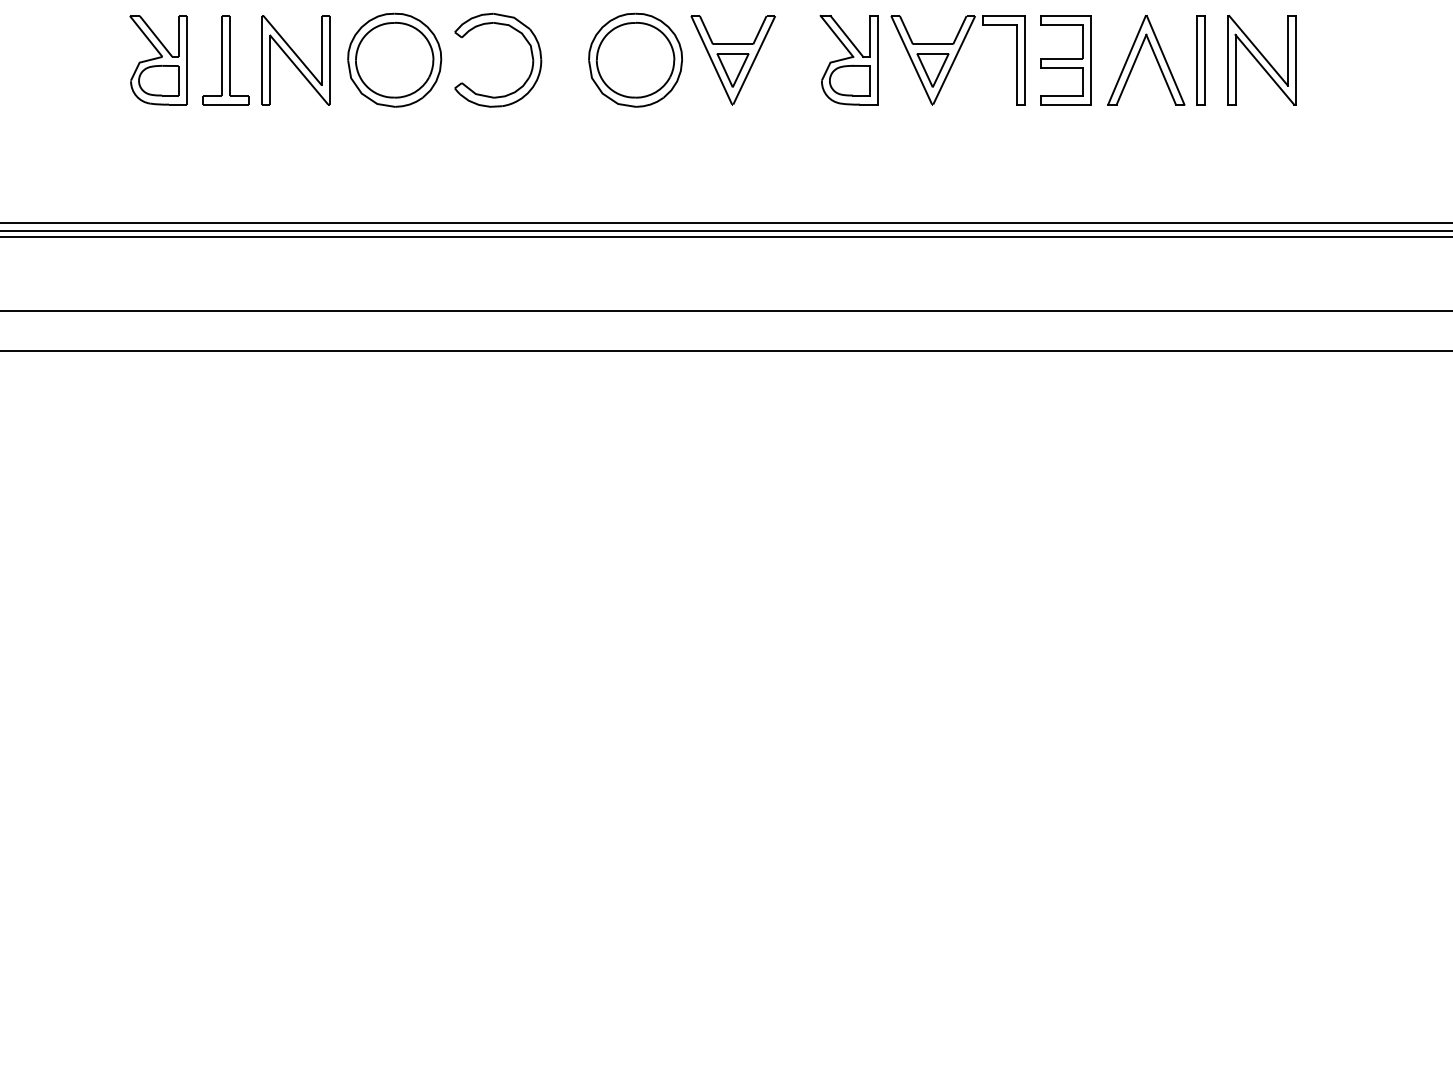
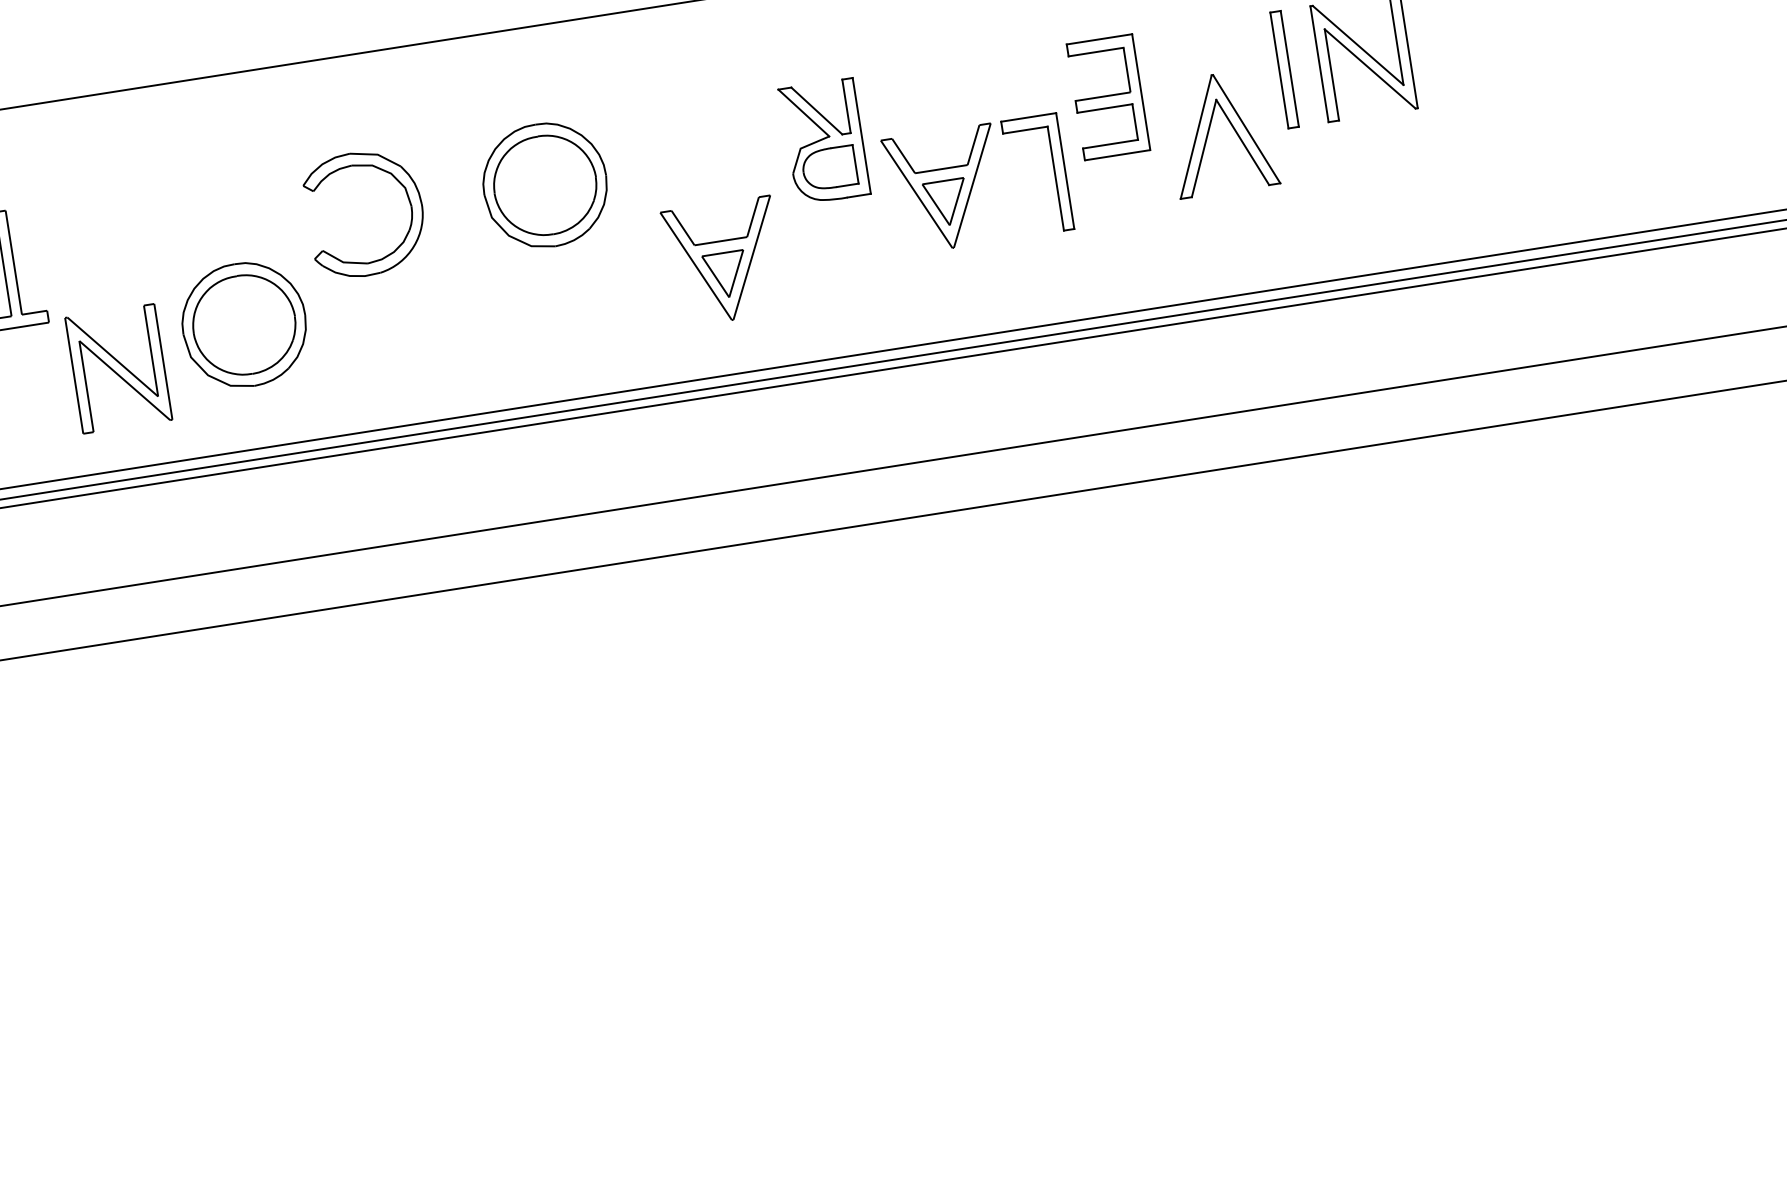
part: (1138, 56) -> (1210, 129), moved
part: (394, 59) -> (243, 324), moved
part: (295, 60) -> (118, 369), moved
part: (732, 60) -> (723, 262), moved
part: (957, 60) -> (976, 185), moved

